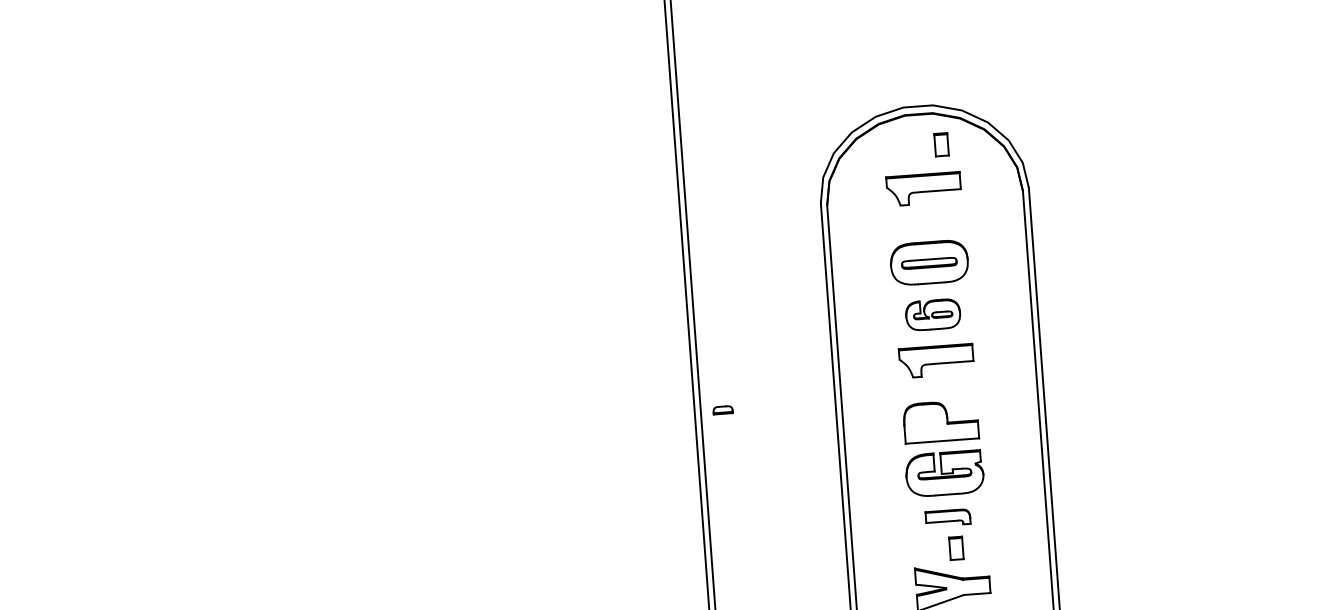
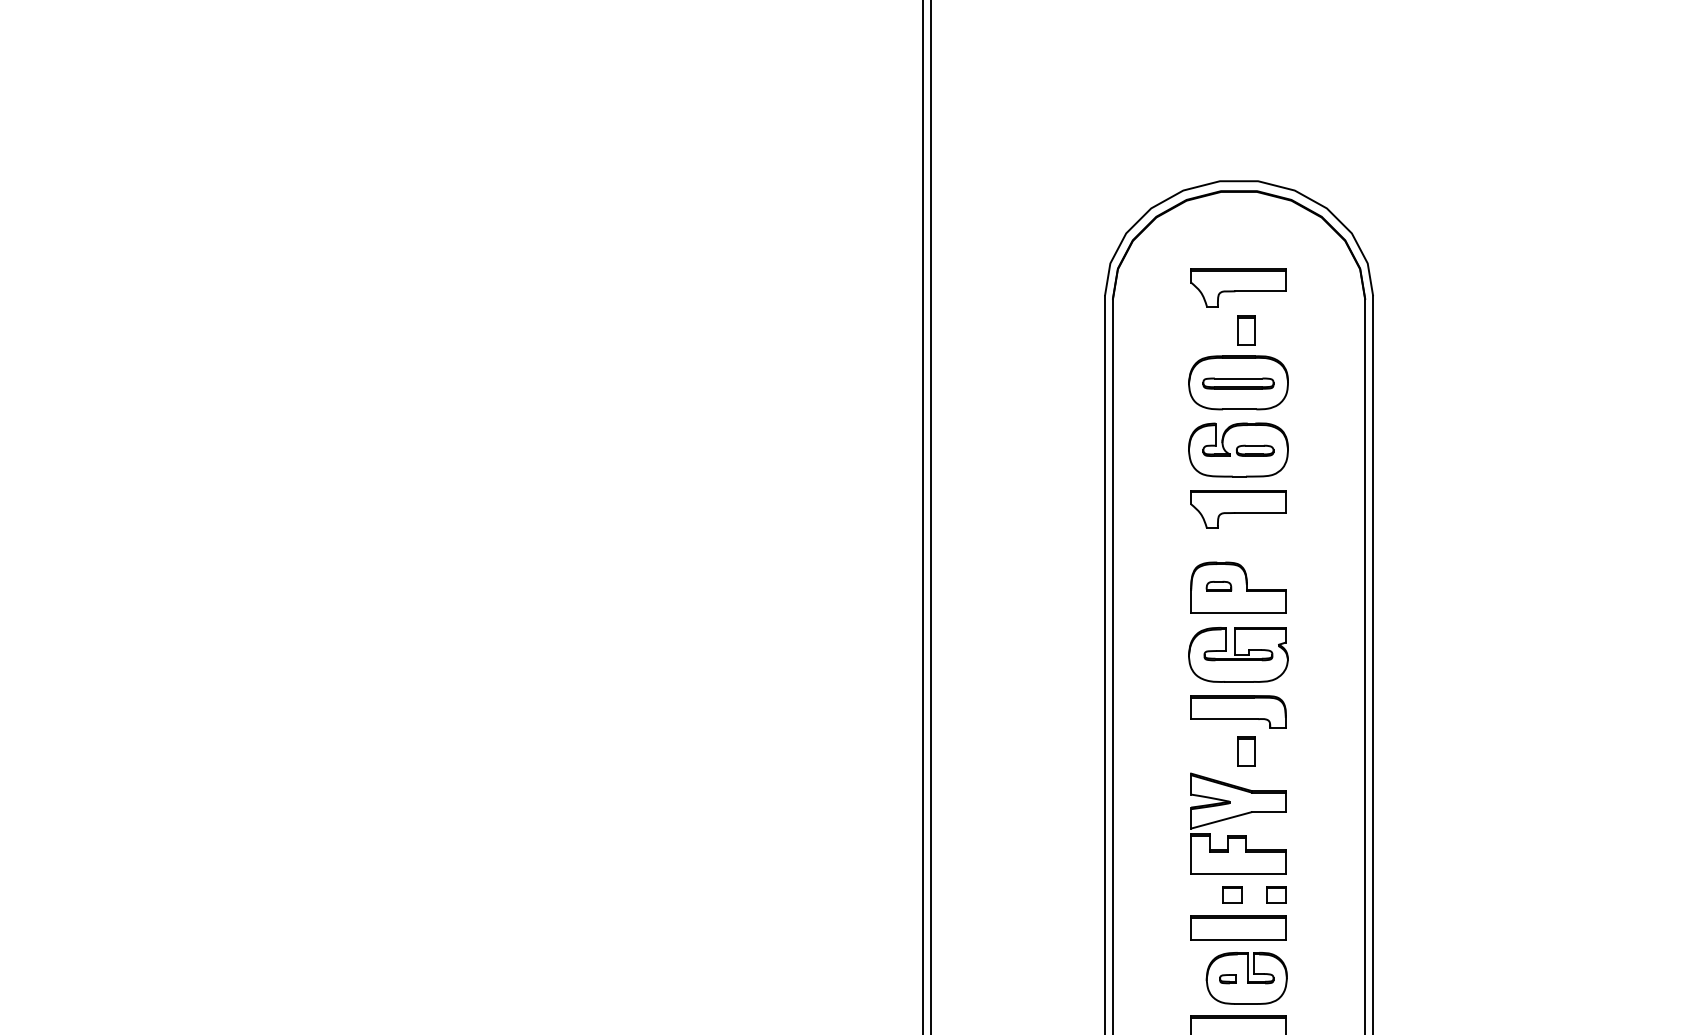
part: (941, 144) -> (1246, 330), moved
part: (933, 314) -> (1238, 449), size x1.43
part: (722, 409) -> (1218, 585), moved
part: (948, 517) -> (1238, 711), size x1.67

